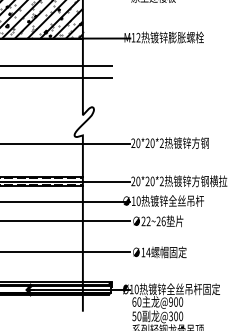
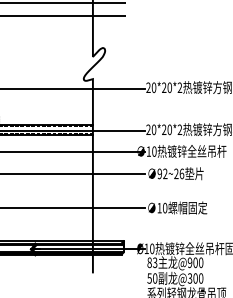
text: (143, 221) -> (159, 173), 22~26 -> 92~26
text: (148, 252) -> (165, 208), 14 -> 10
text: (136, 301) -> (152, 262), 60 -> 83

